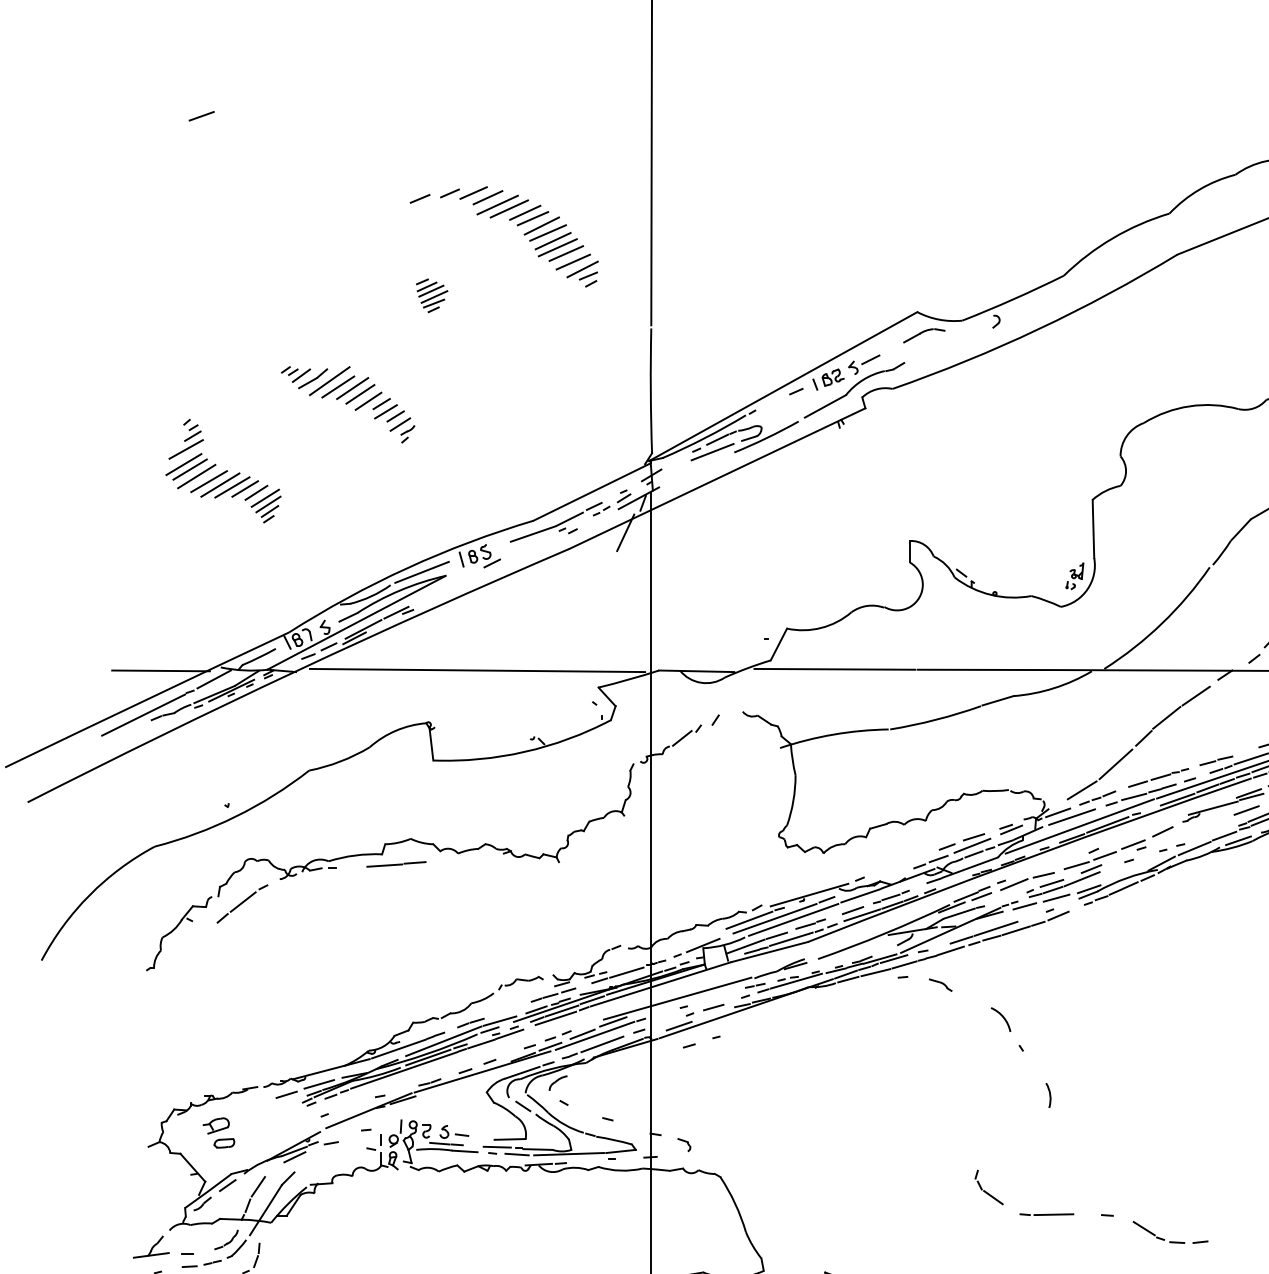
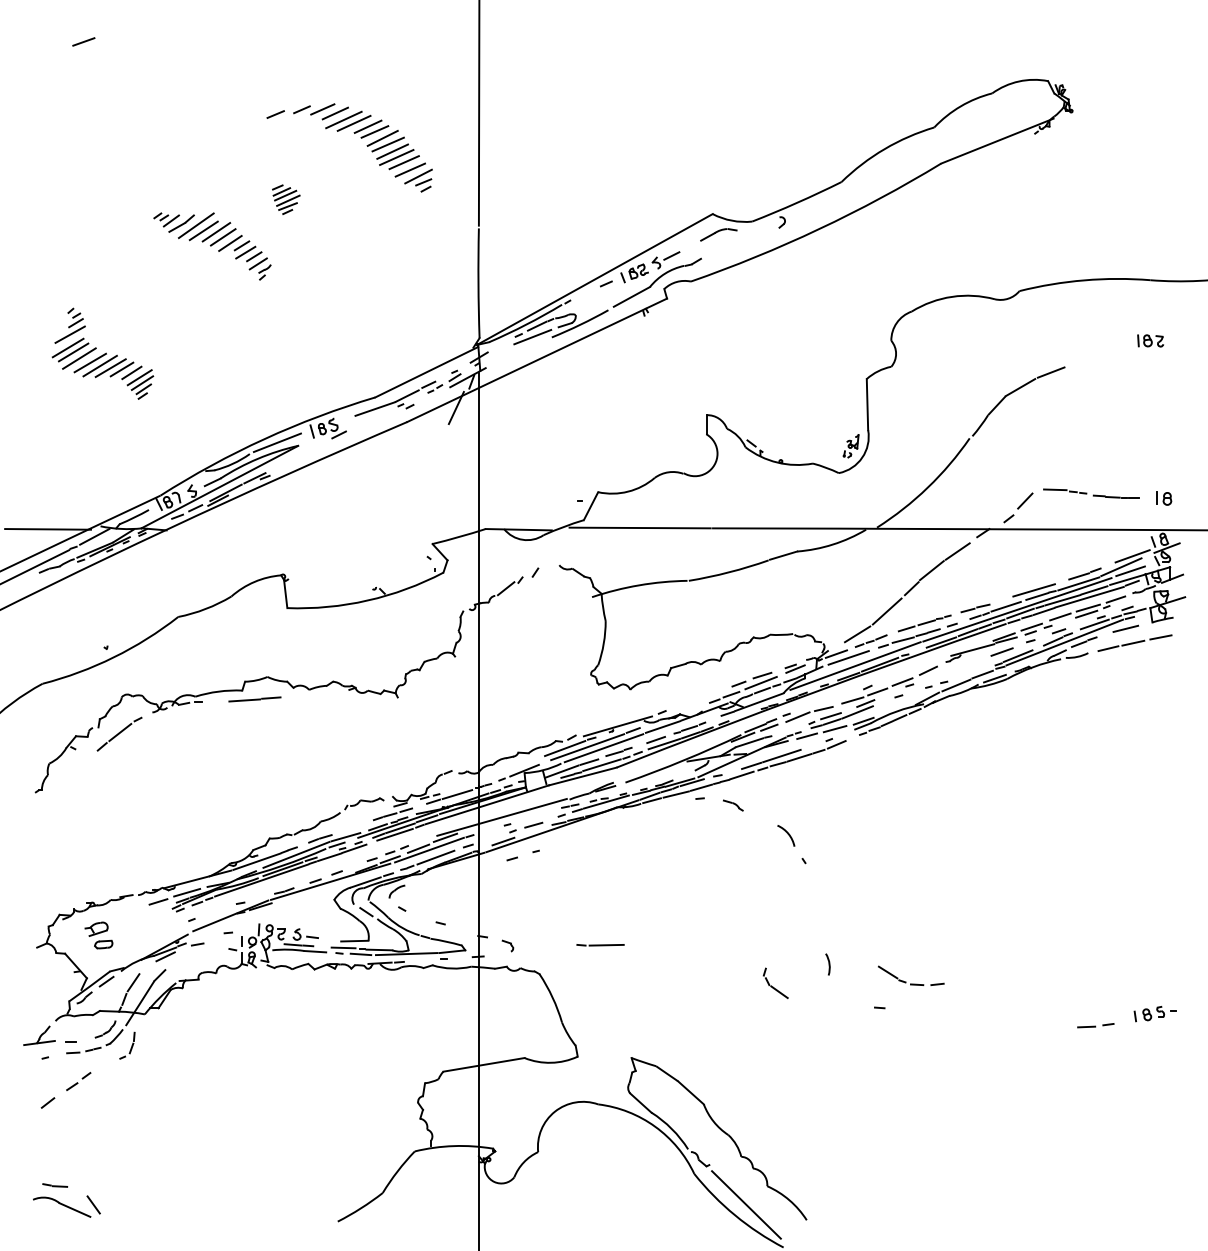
part: (348, 404) -> (212, 246), moved
line: (476, 669) -> (325, 528), removed
arc: (1049, 1095) -> (828, 964), moved
line: (1046, 1214) -> (600, 945), moved
part: (1165, 1238) -> (906, 981), moved

